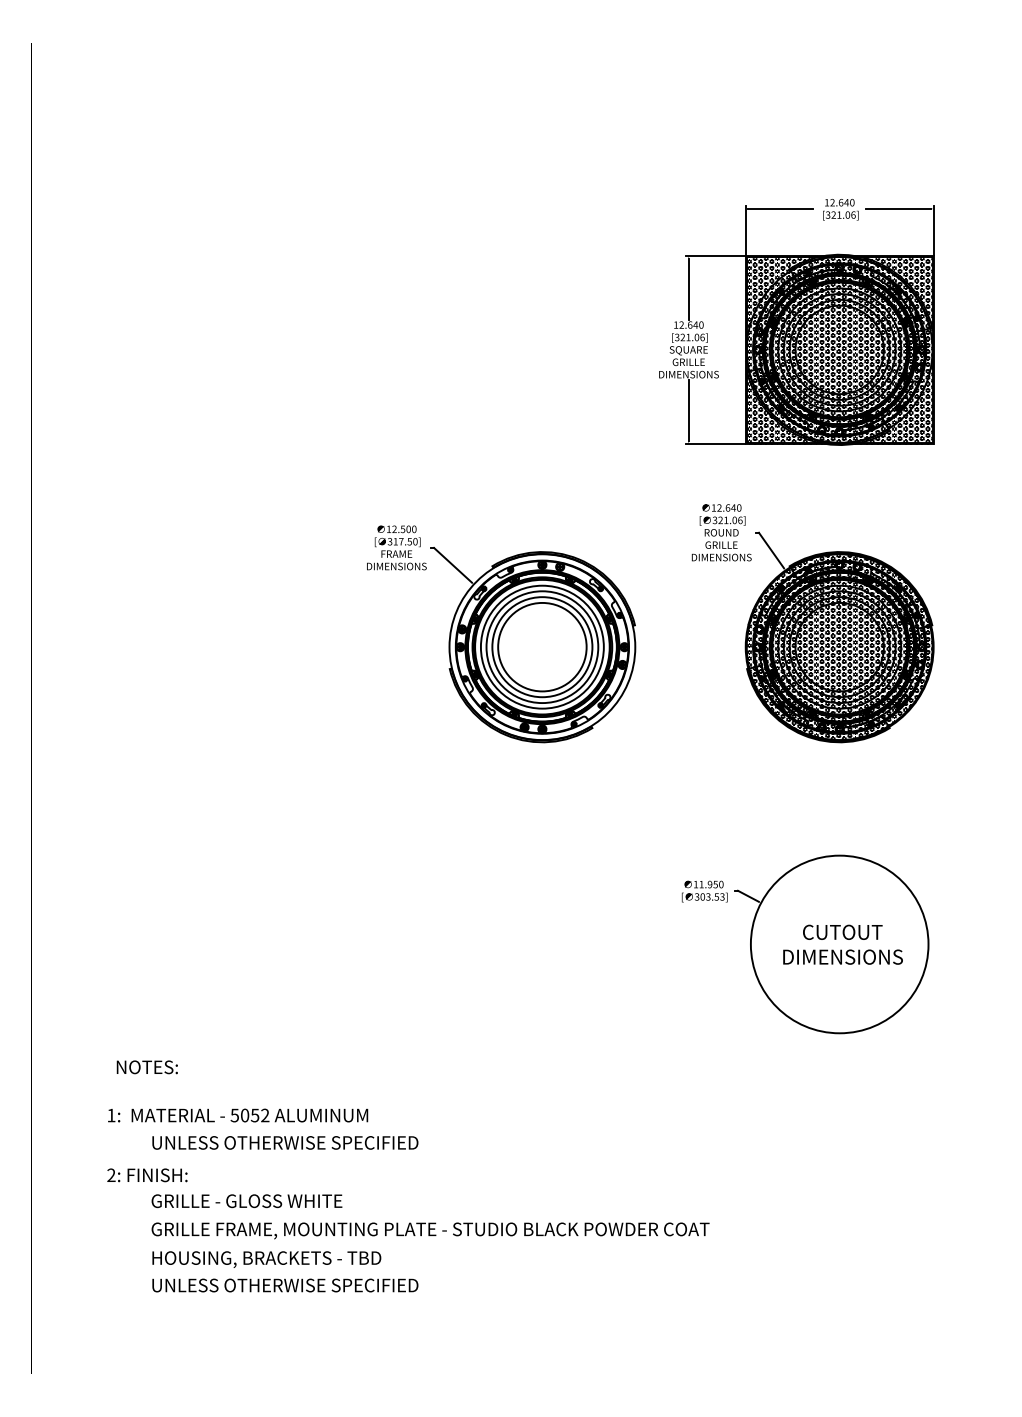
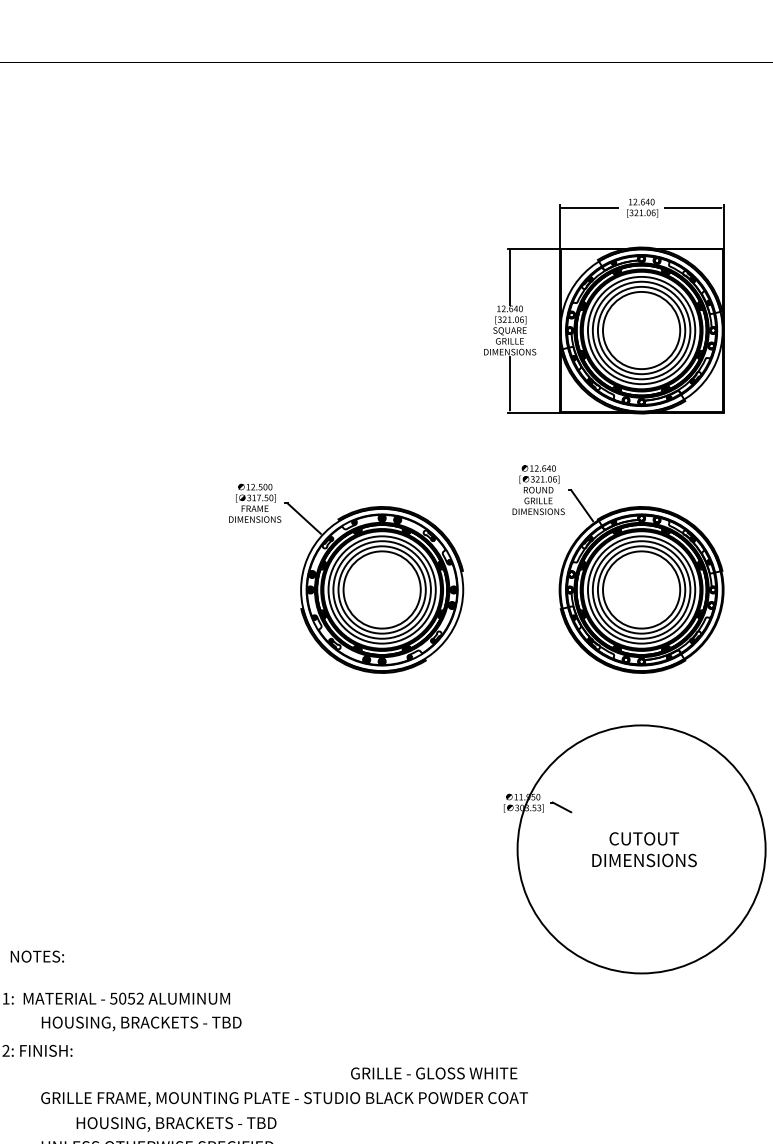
hatch: (839, 349) -> (641, 330), removed
hatch: (839, 647) -> (641, 590), removed
circle: (839, 944) -> (641, 849), size x1.6
text: (285, 1144) -> (157, 1023), UNLESS OTHERWISE SPECIFIED -> HOUSING, BRACKETS - TBD
text: (246, 1201) -> (433, 1073), moved
text: (266, 1259) -> (176, 1124), moved

